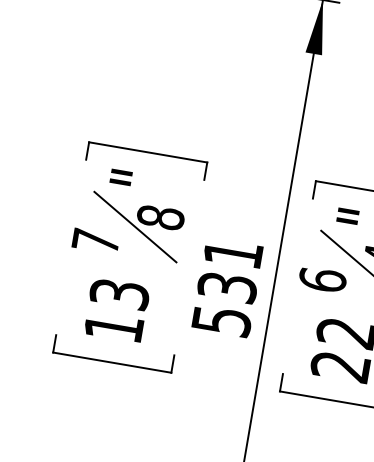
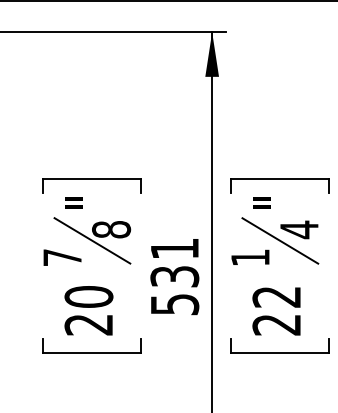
text: (322, 279) -> (250, 257), 6 -> 1
text: (116, 310) -> (88, 310), 13 -> 20

